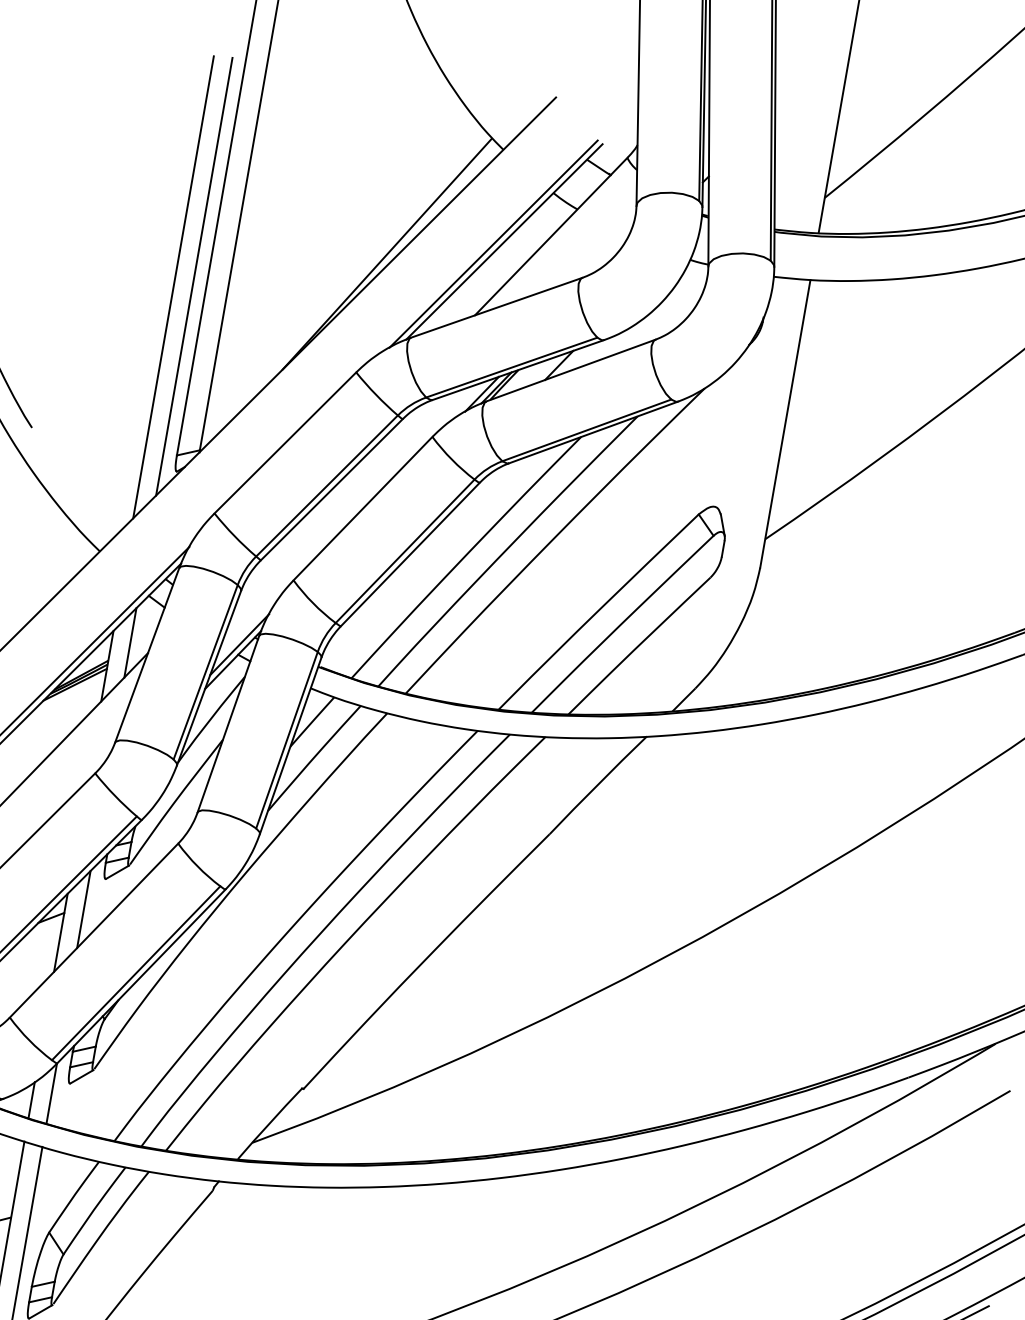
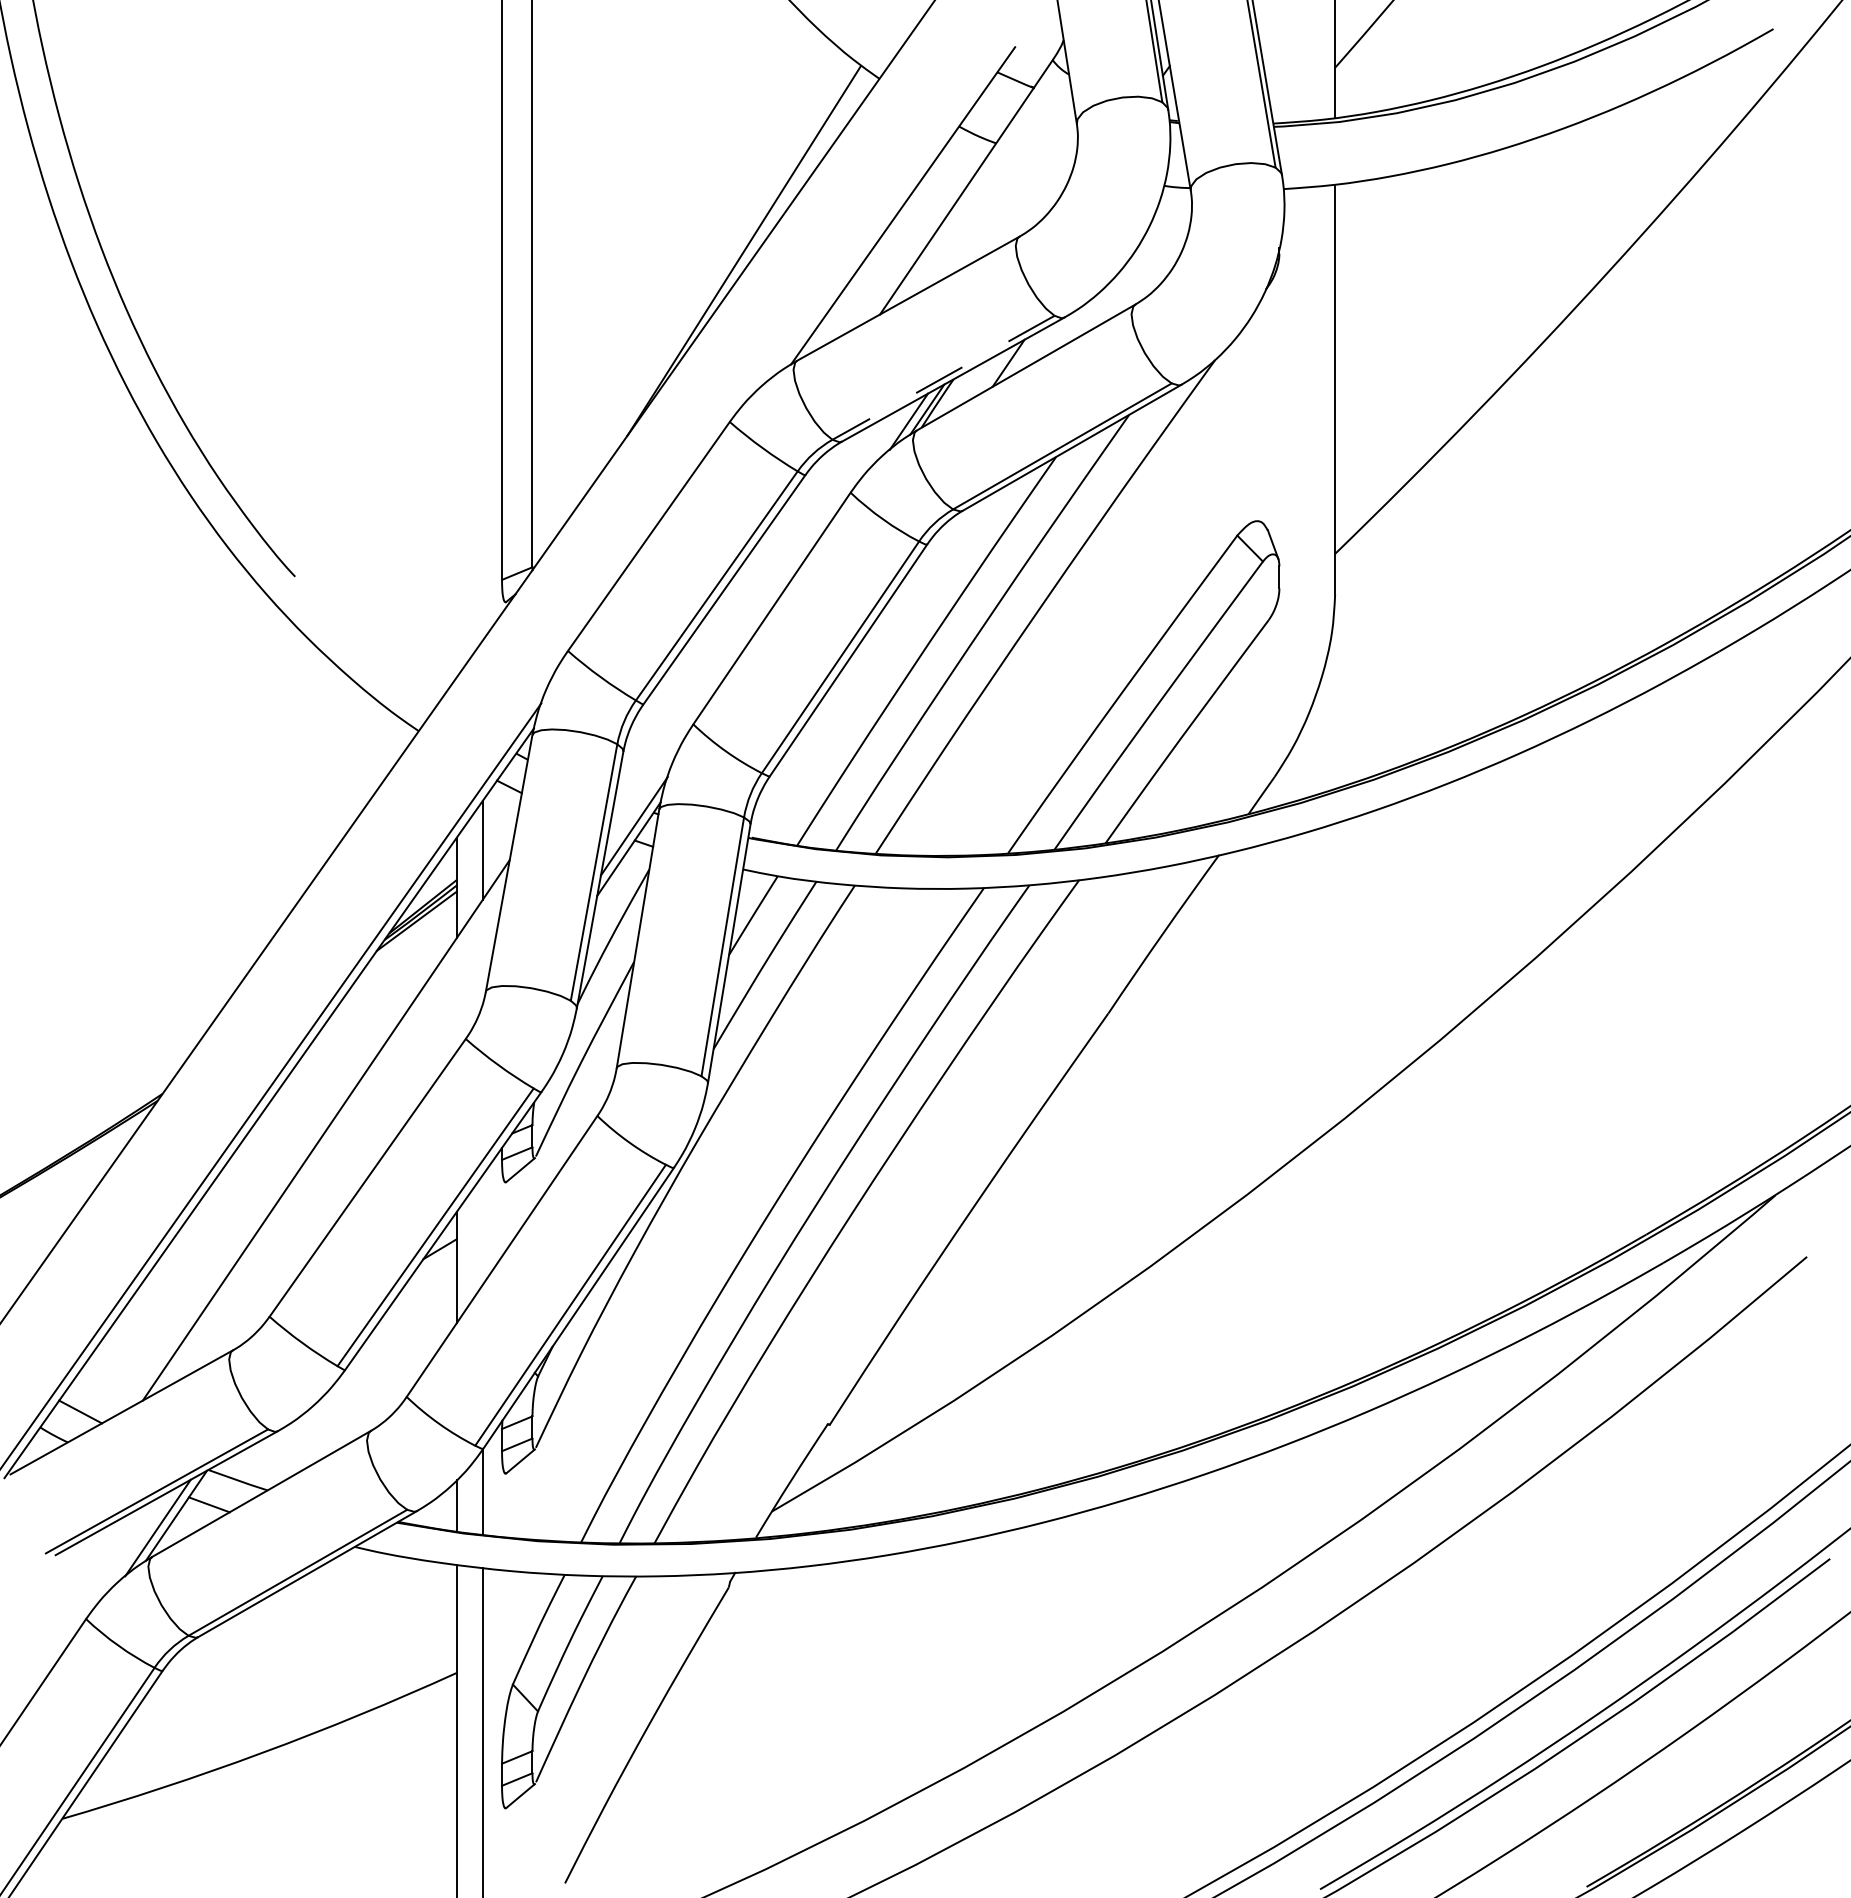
line: (493, 244) -> (888, 211), removed
line: (194, 276) -> (482, 328), removed
line: (173, 287) -> (456, 348), removed
line: (511, 368) -> (943, 378), solid -> dashed
line: (83, 909) -> (482, 1229), removed

